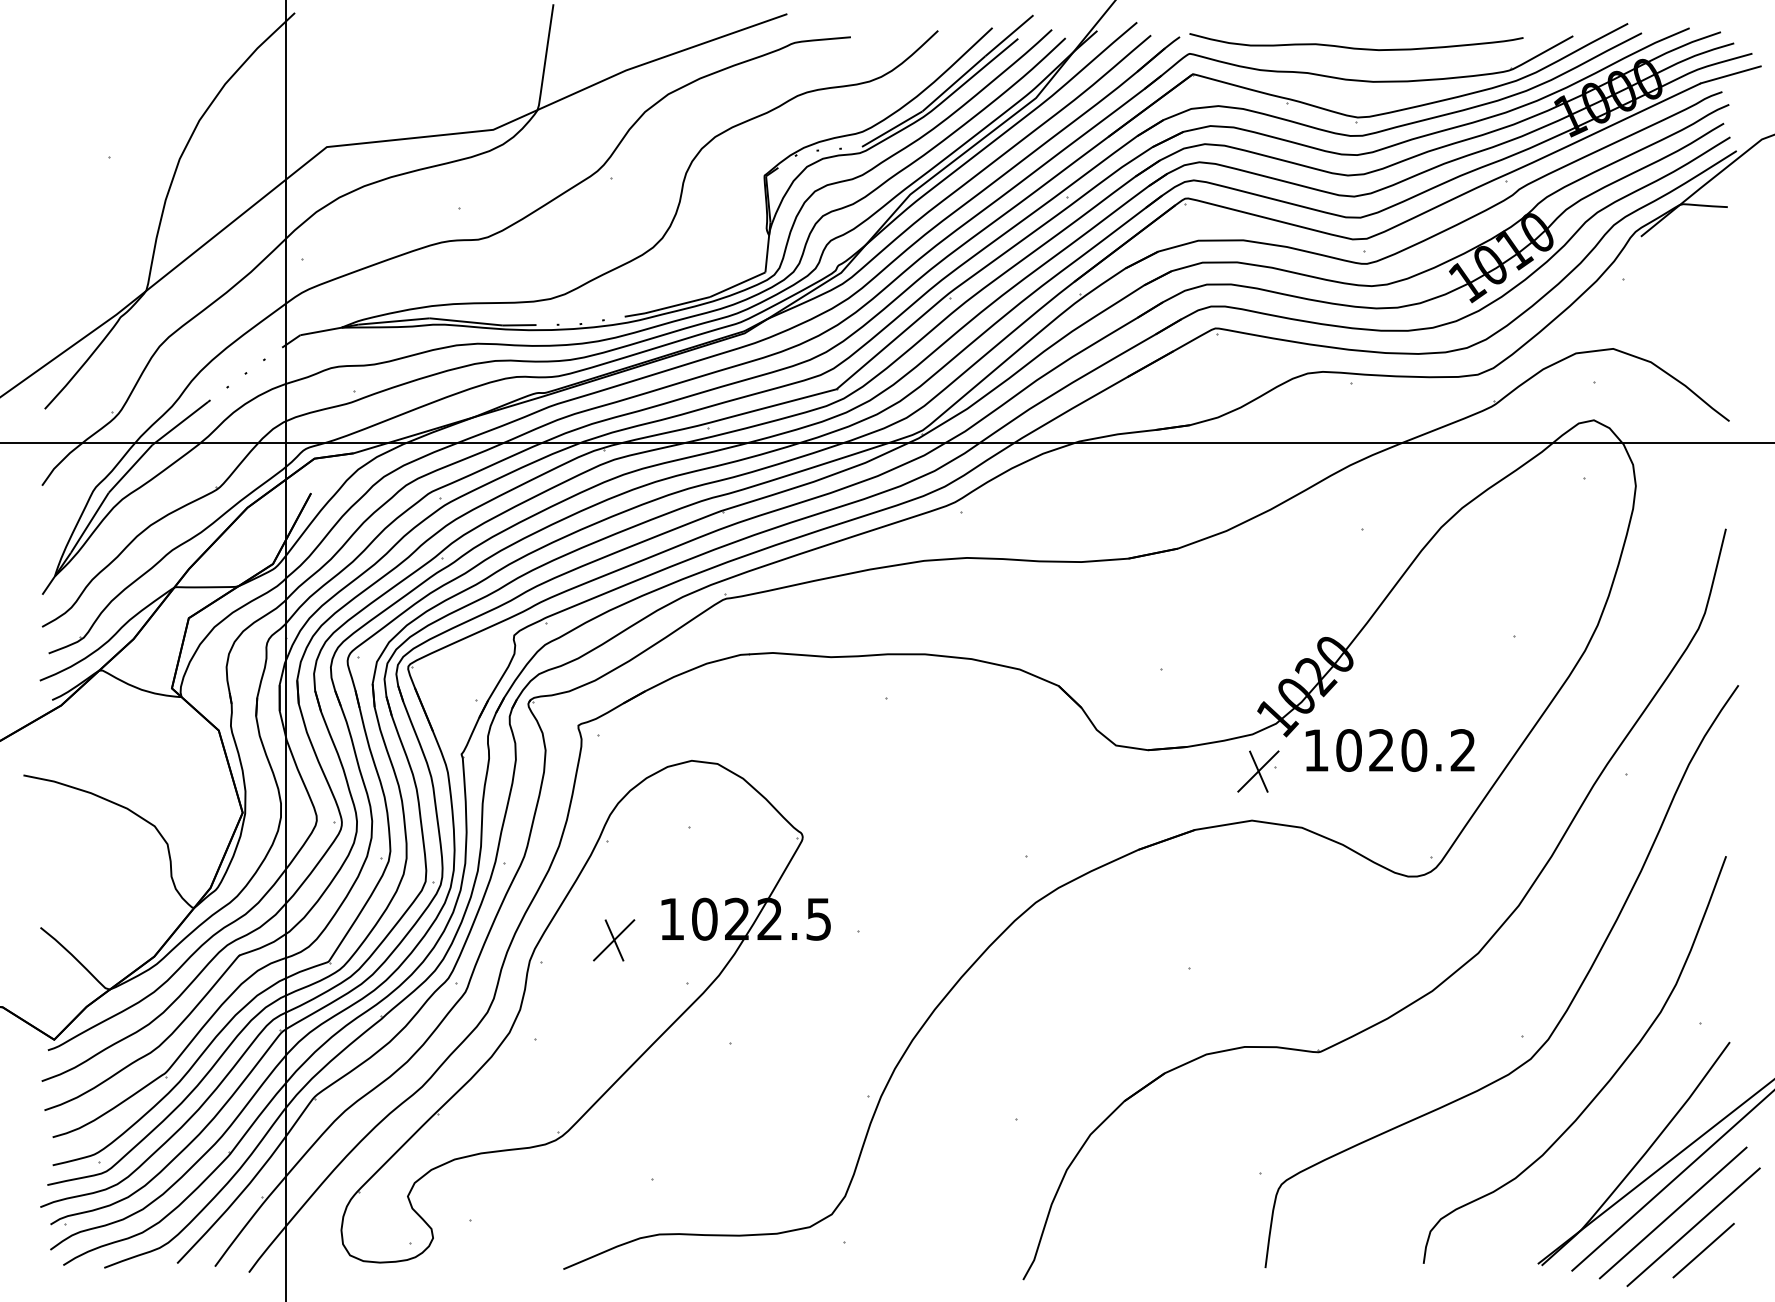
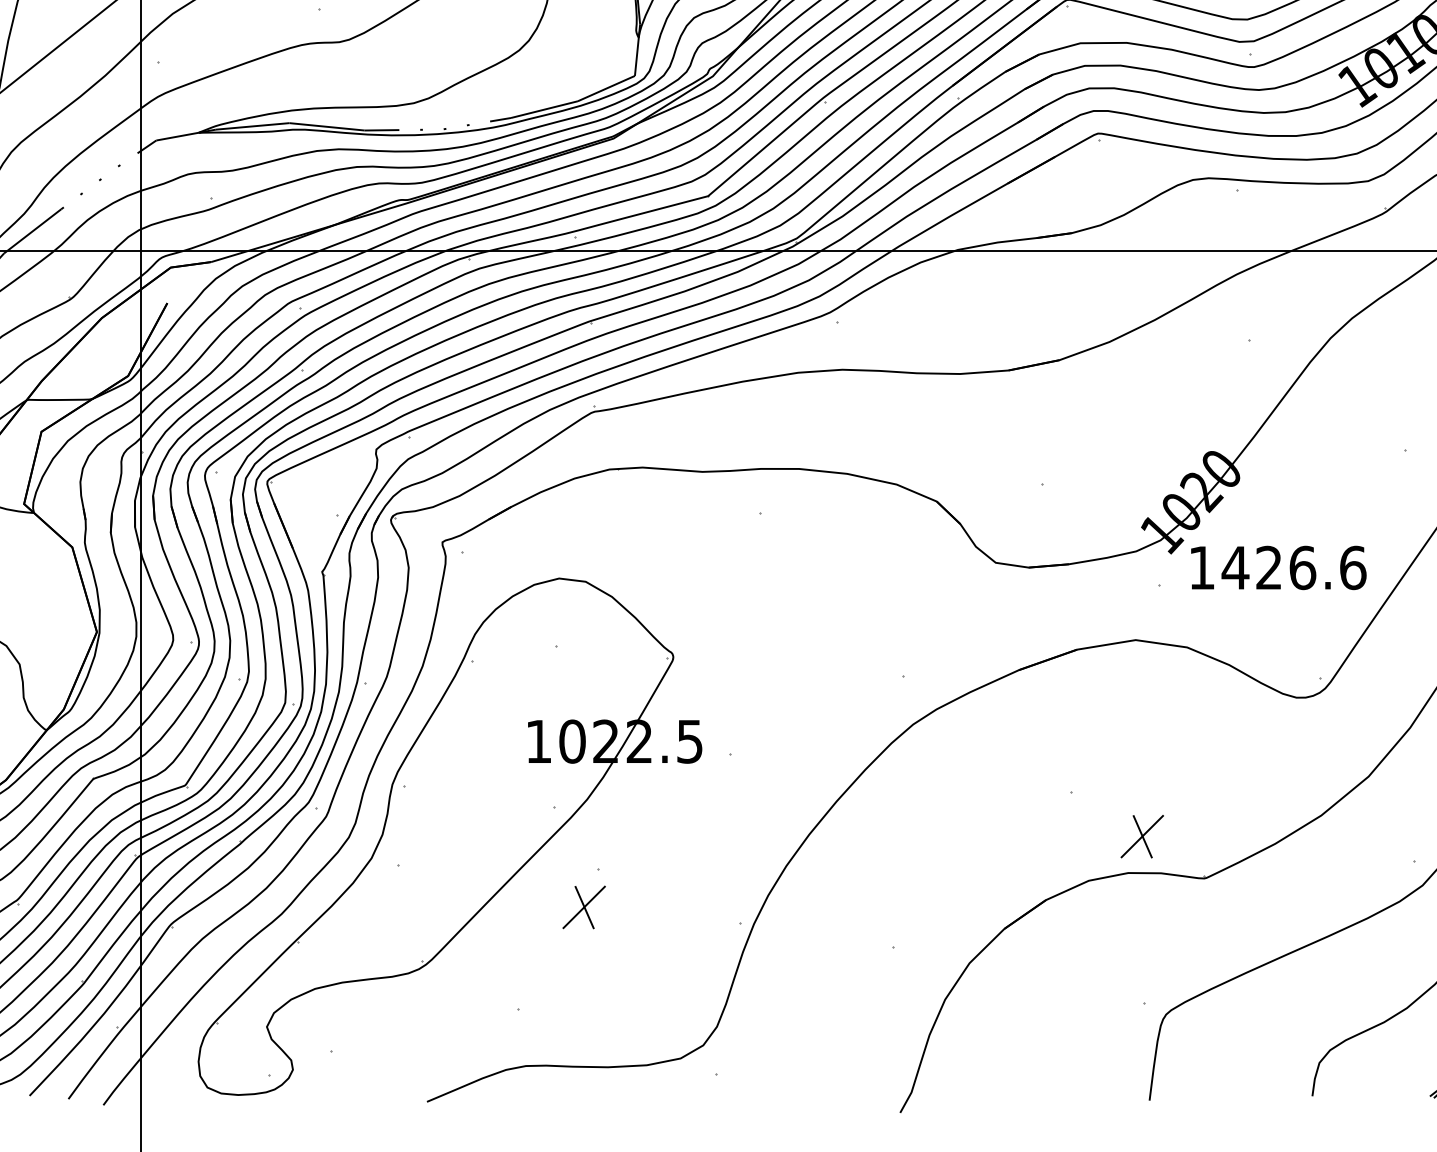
text: (1405, 750) -> (1293, 567), 1020.2 -> 1426.6
part: (1258, 771) -> (1142, 836), moved
part: (614, 940) -> (584, 907), moved

